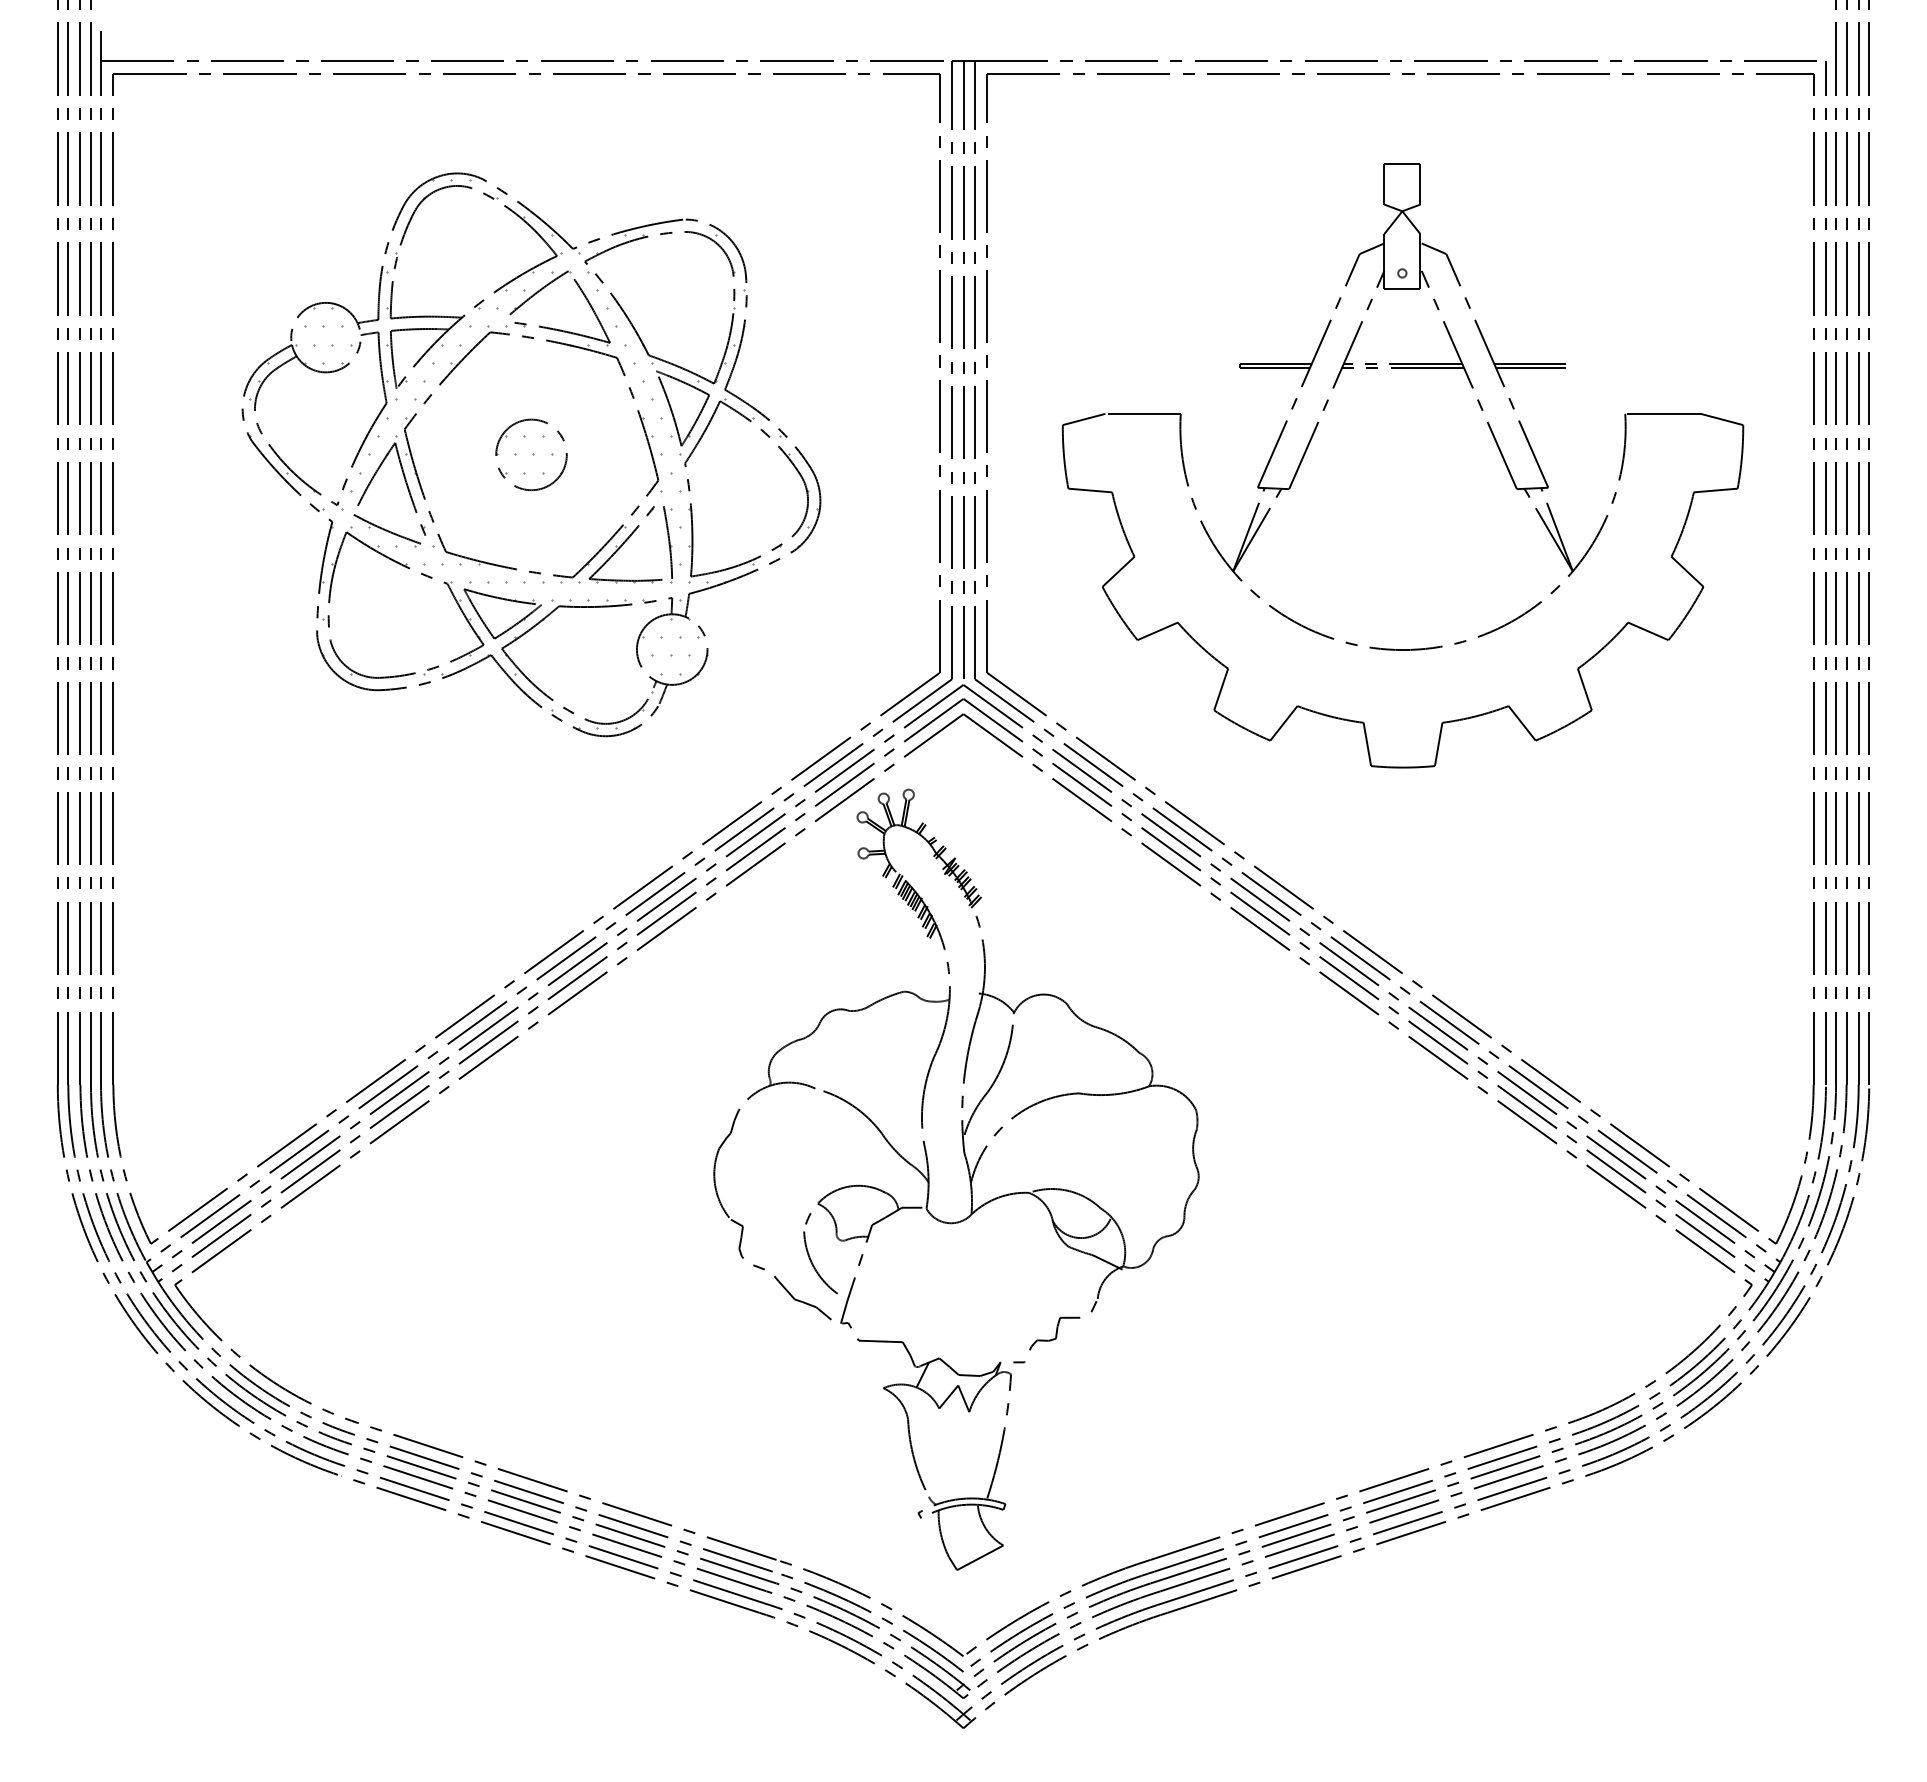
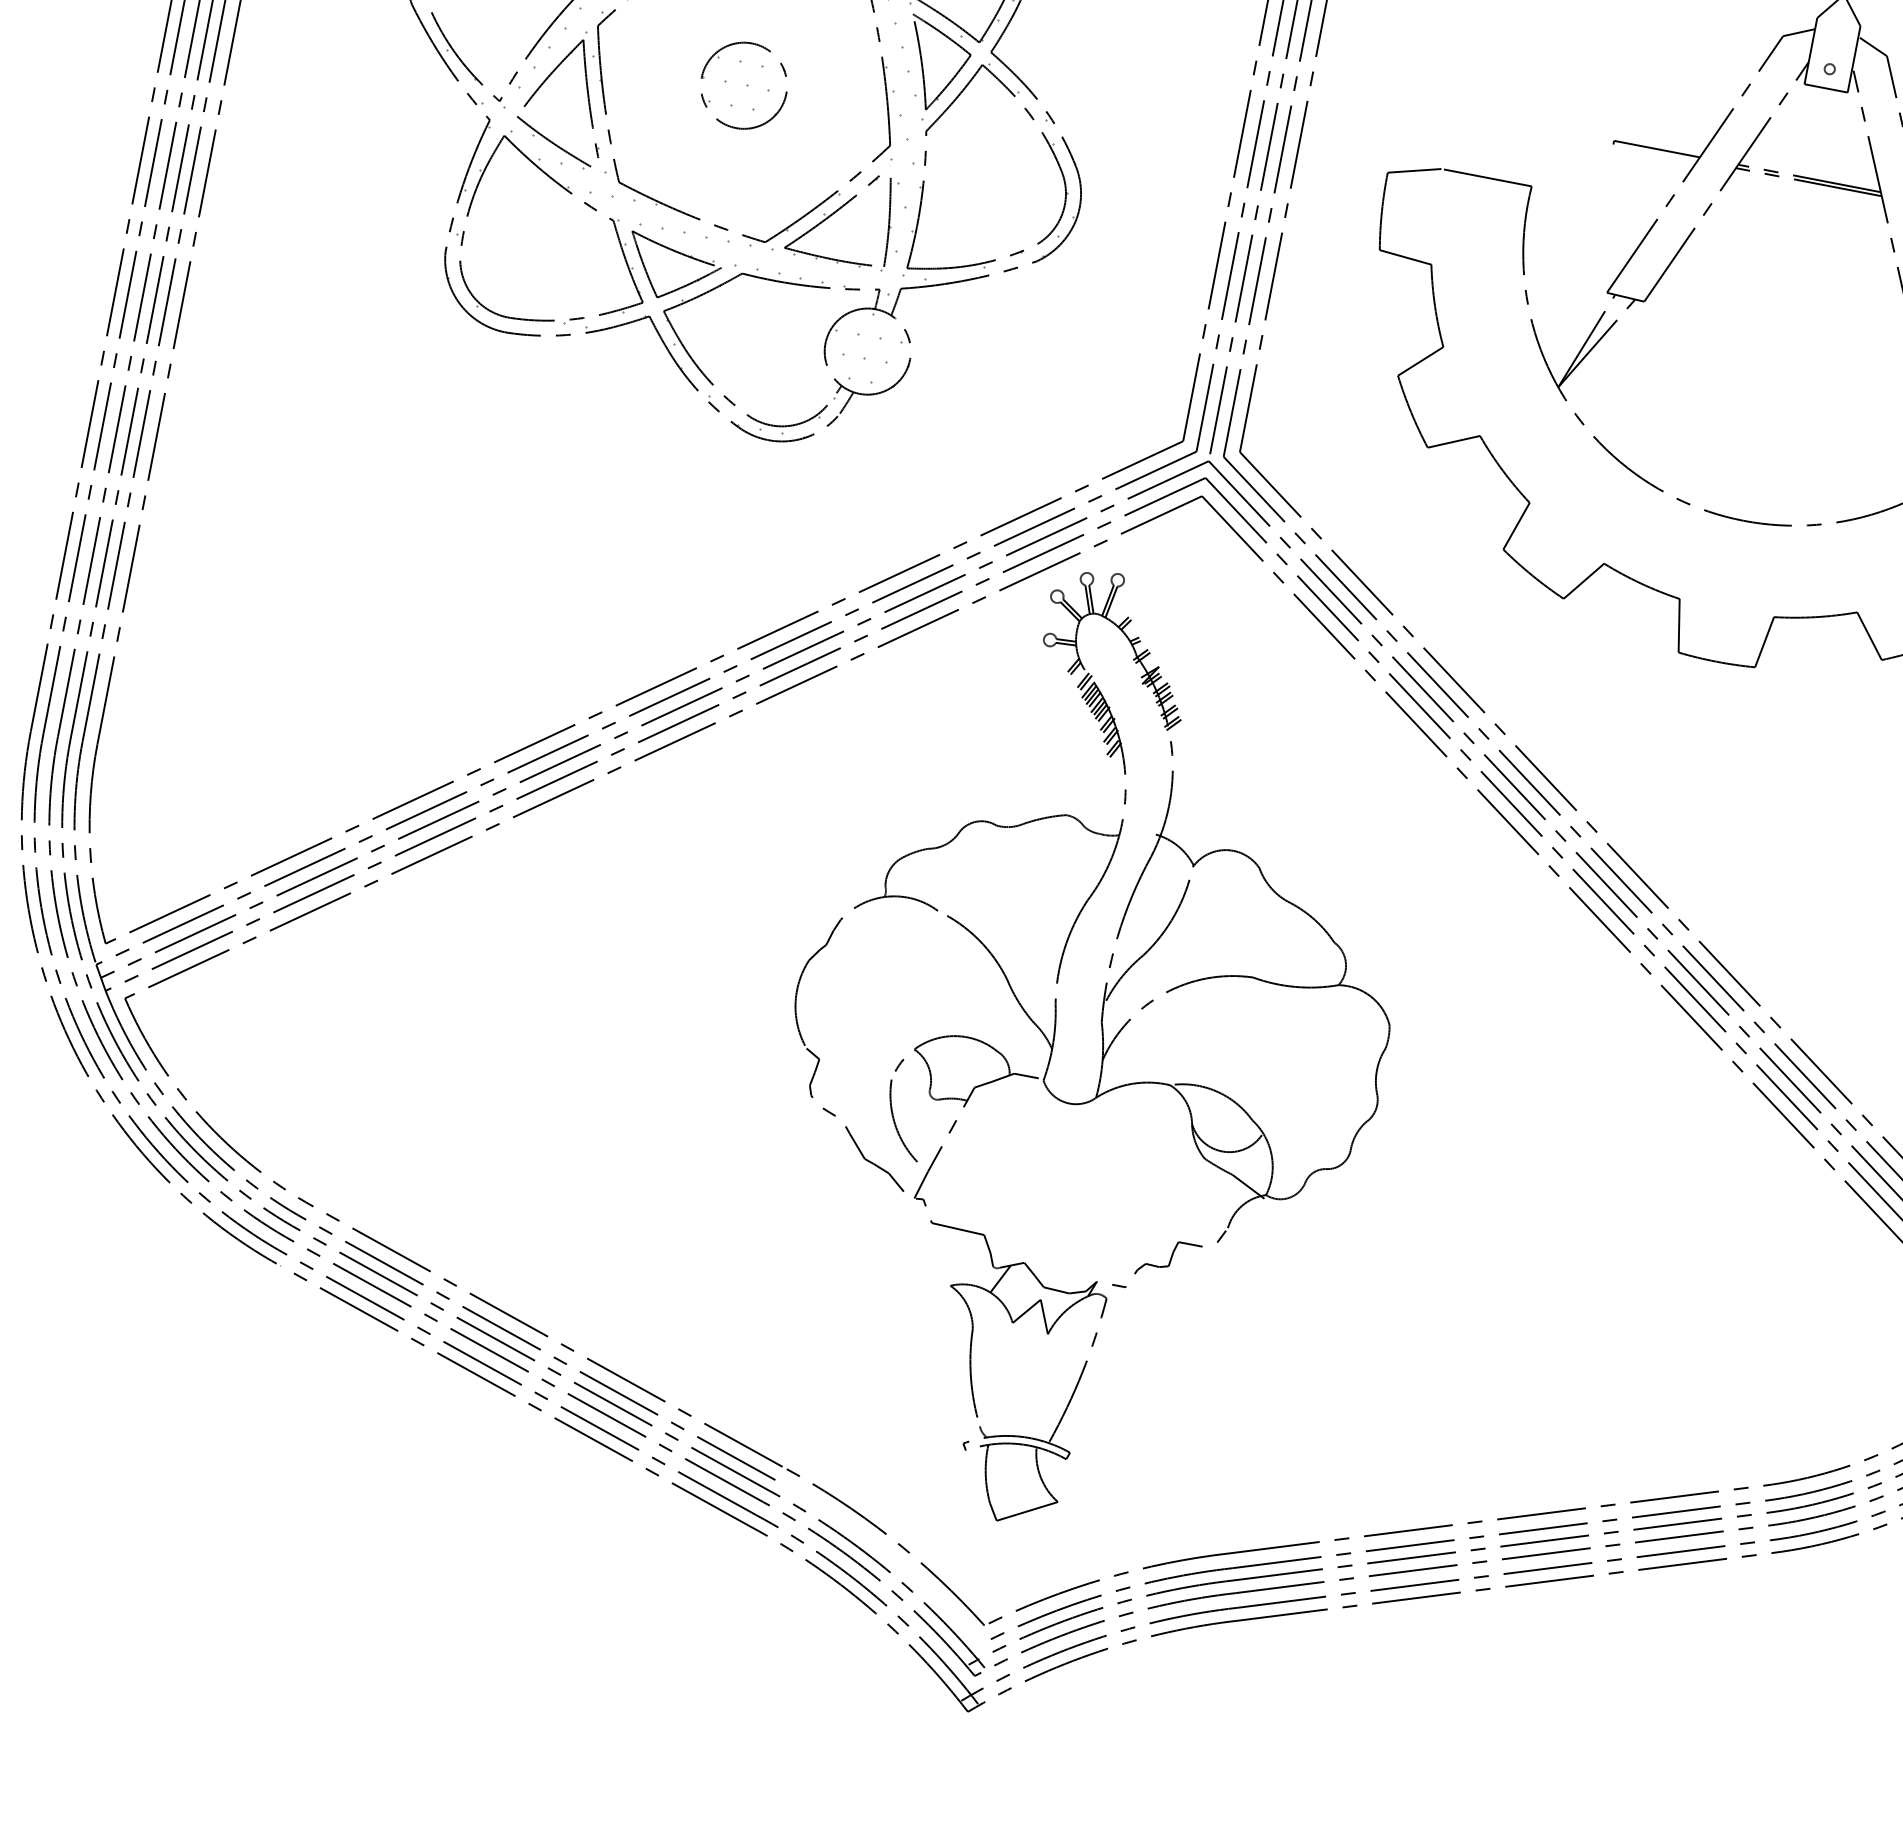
line: (1274, 367) -> (1654, 152), removed
arc: (871, 1612) -> (884, 1551), removed

